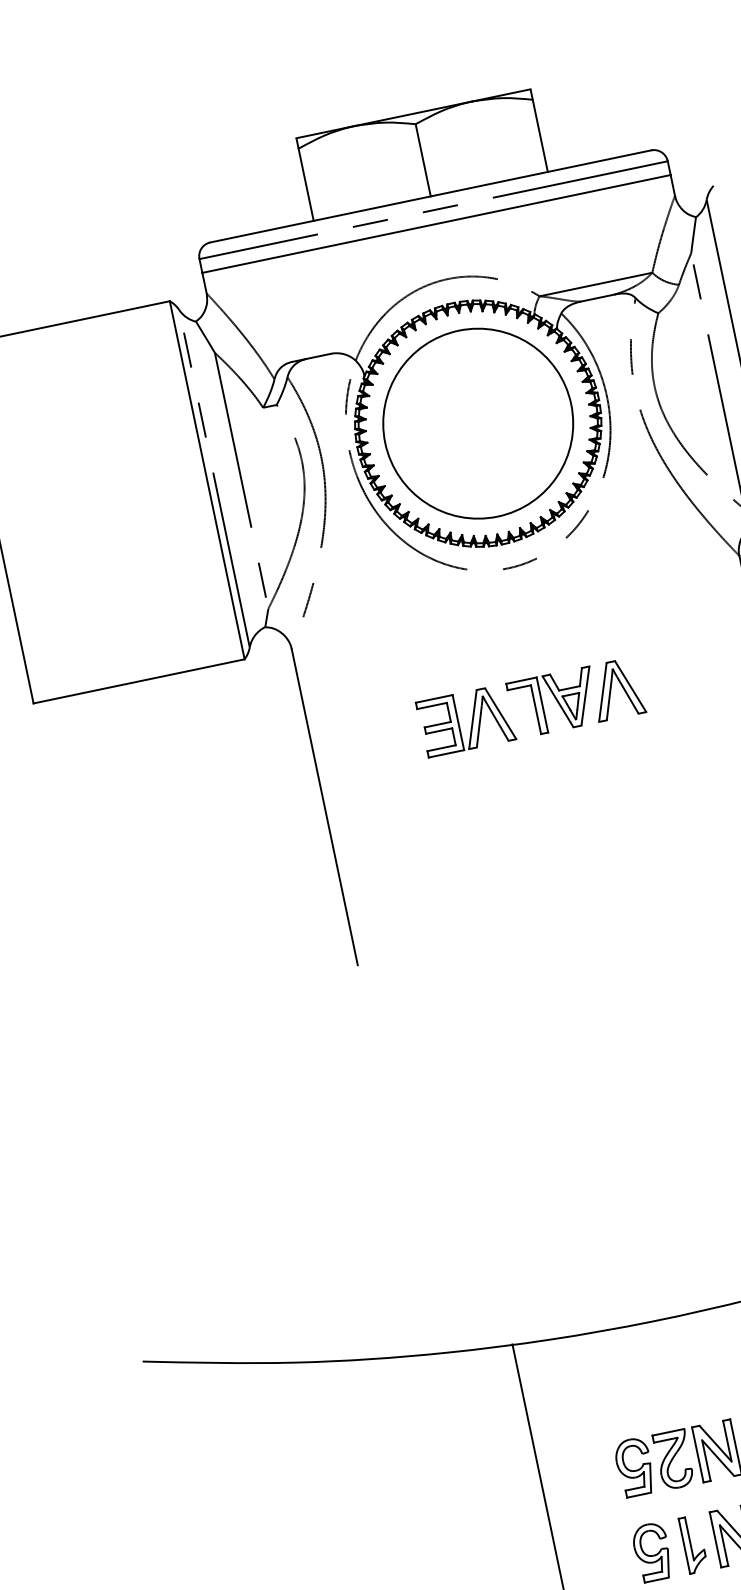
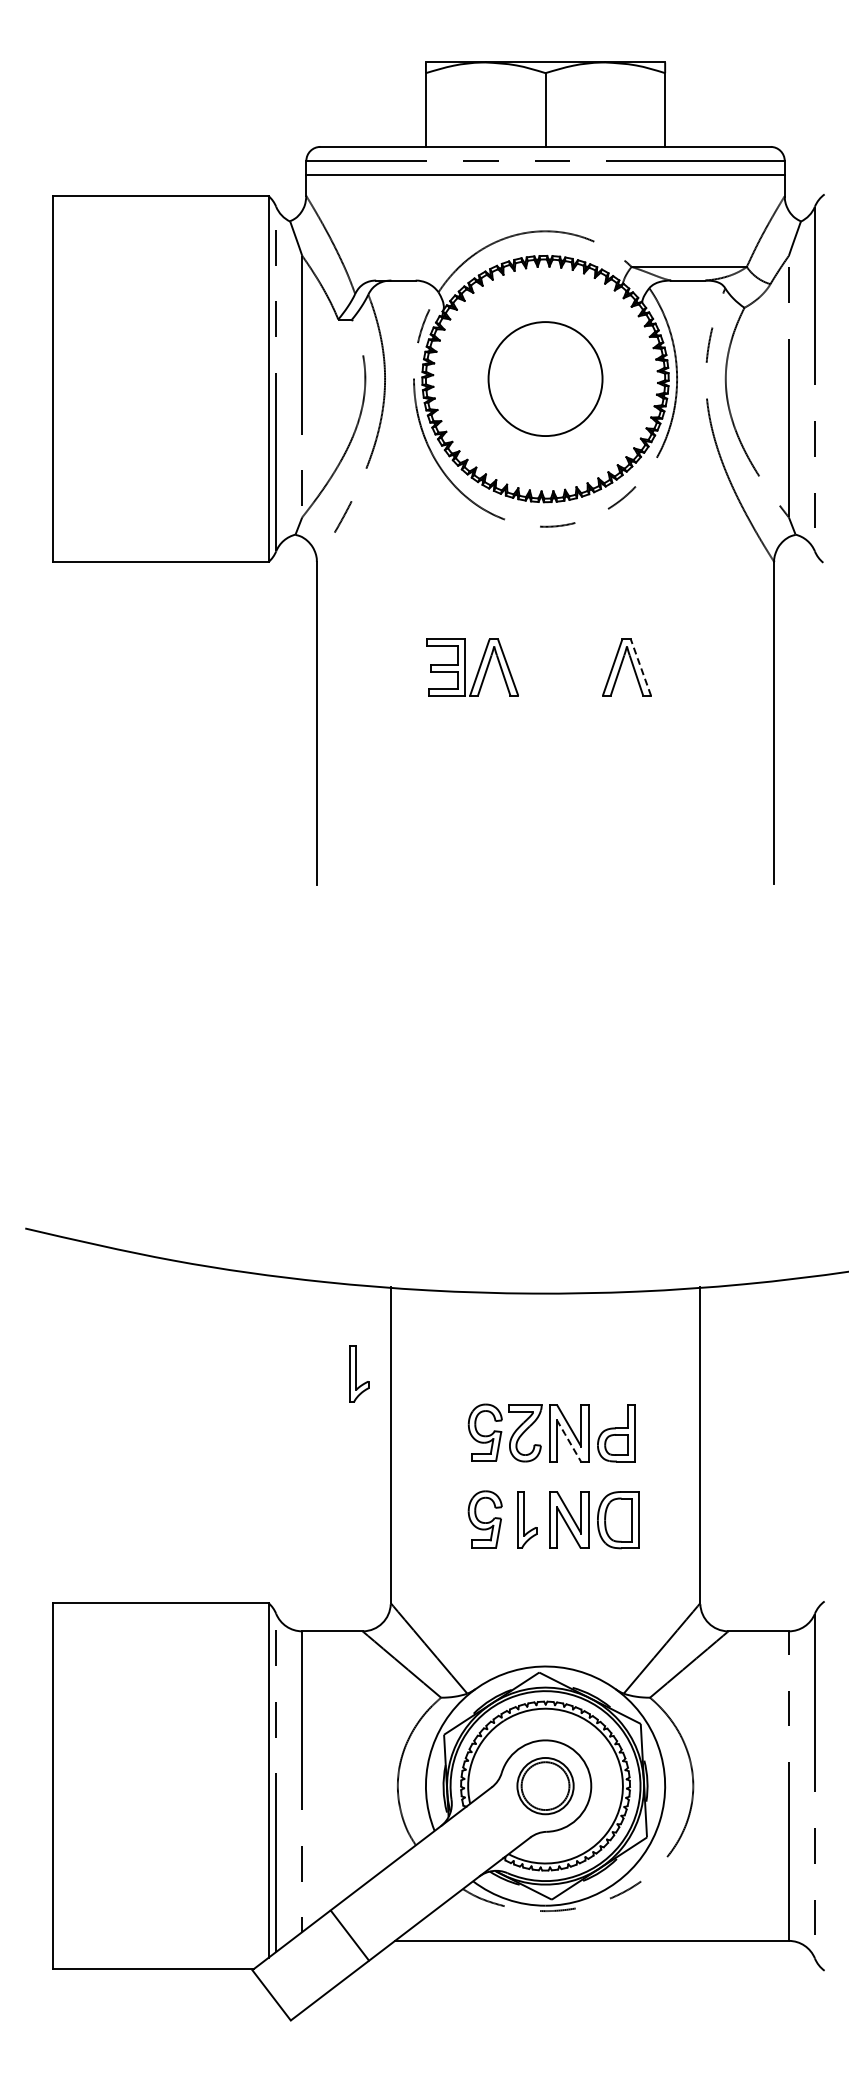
circle: (478, 424) -> (545, 379), size x0.6
line: (629, 685) -> (640, 666), solid -> dashed
part: (553, 702) -> (562, 667), removed
part: (499, 1435) -> (359, 1373), added
line: (717, 1457) -> (568, 1440), solid -> dashed

